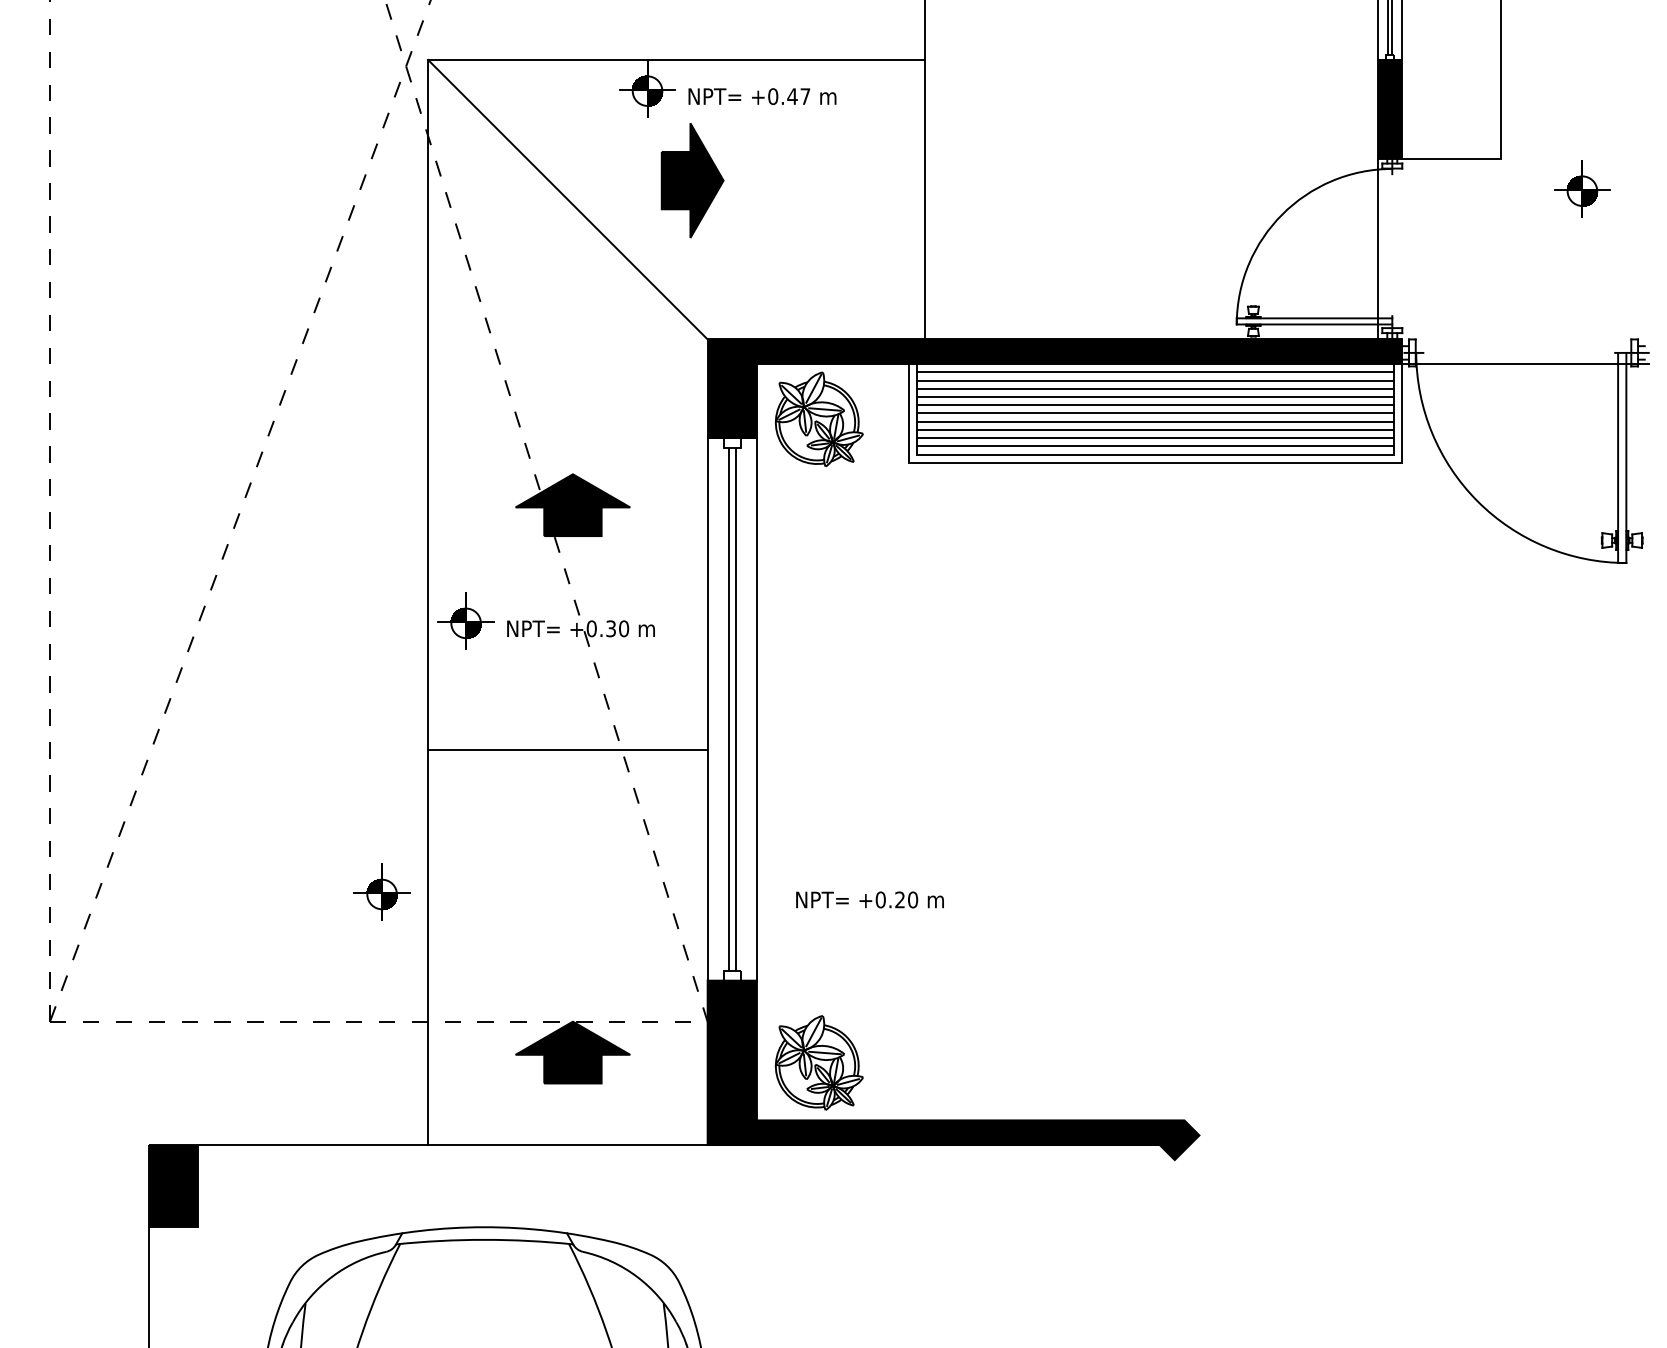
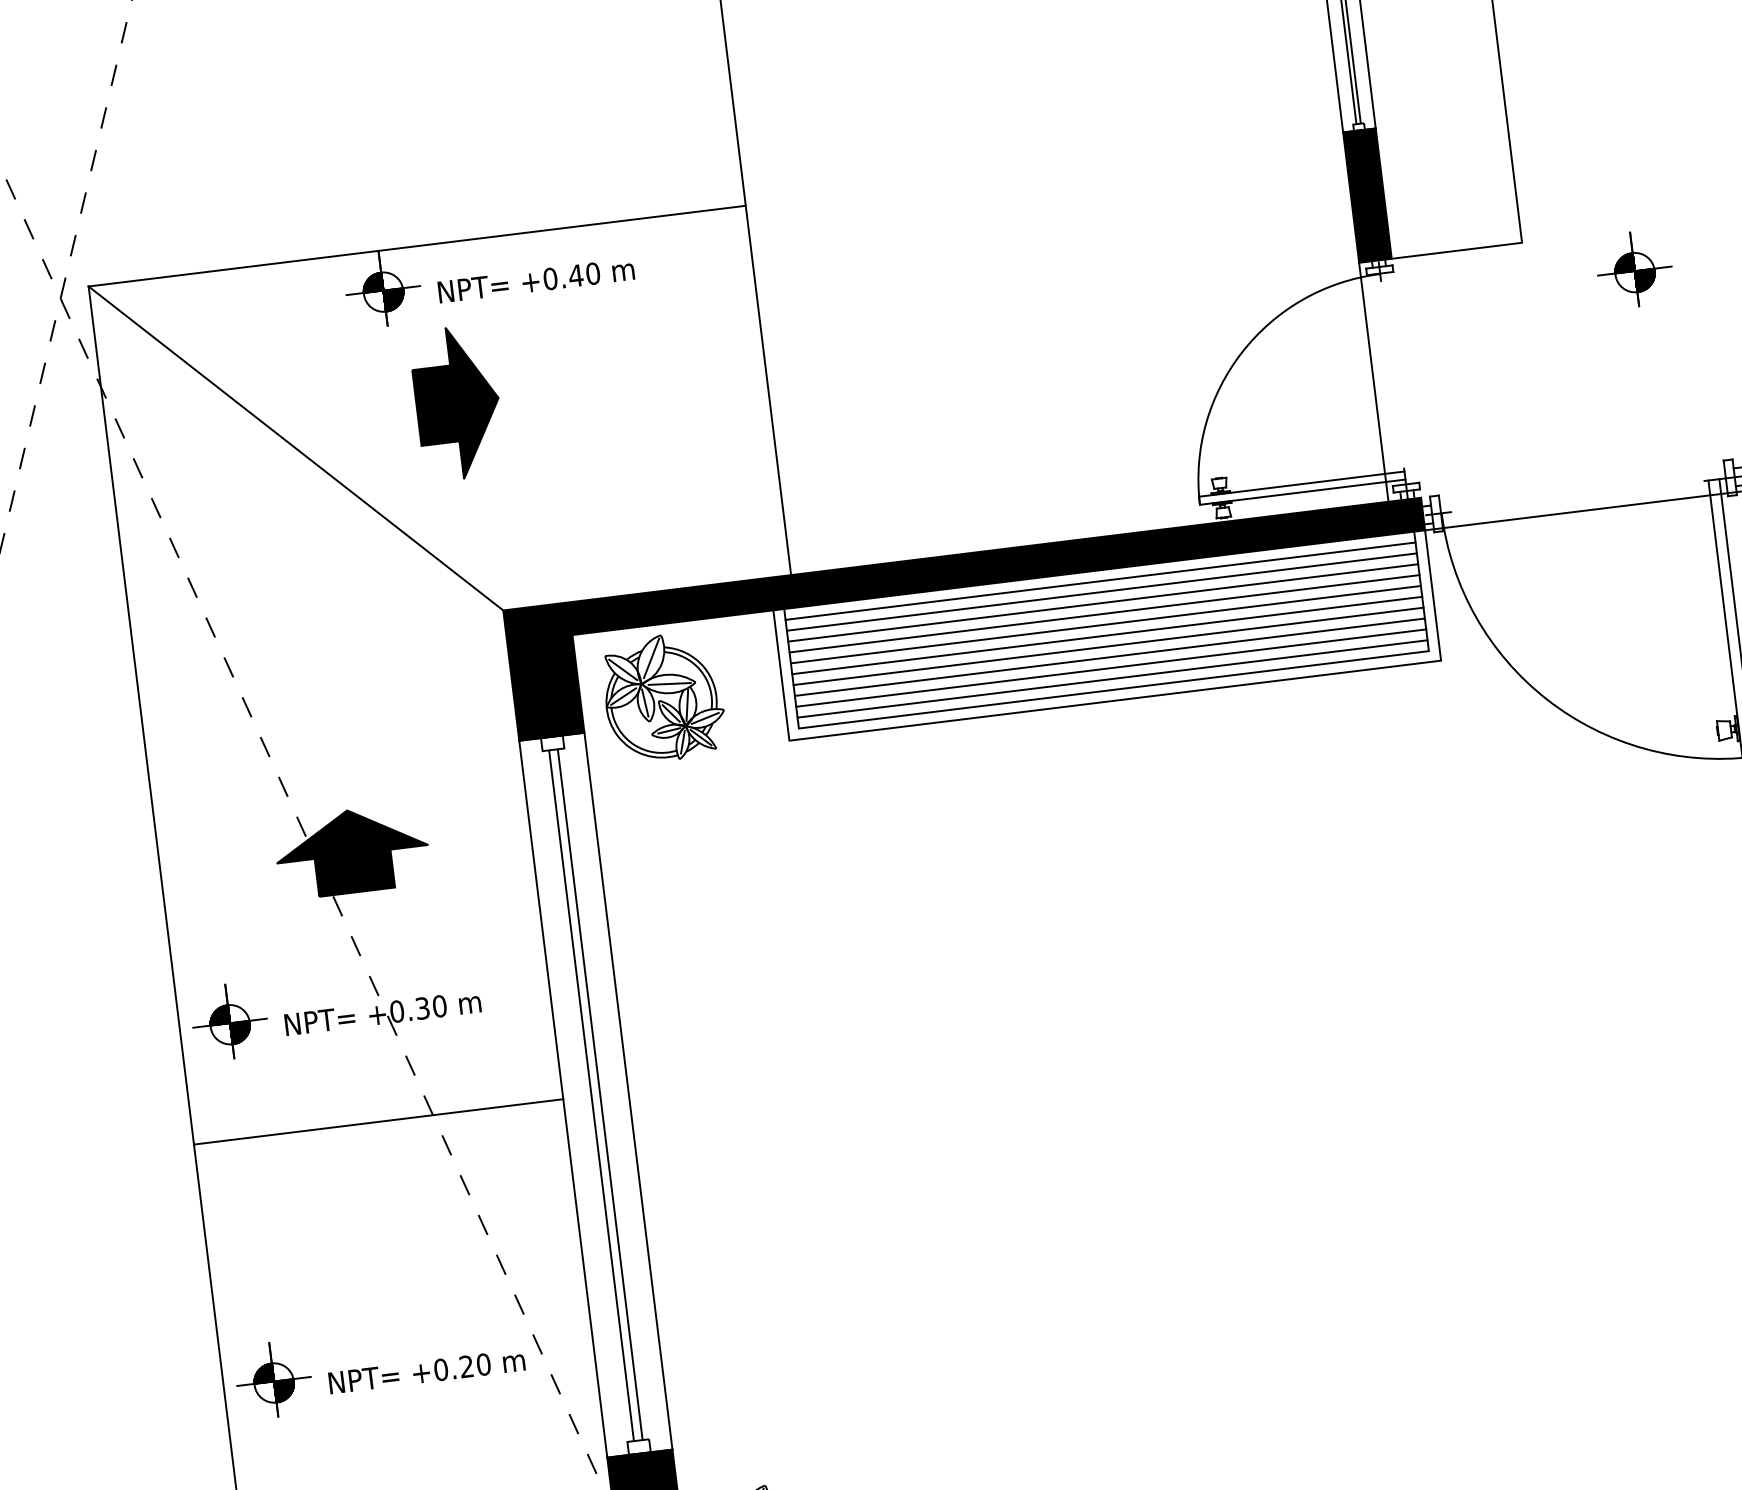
text: (805, 96) -> (593, 273), +0.47 -> +0.40
line: (567, 750) -> (378, 1122), moved
part: (381, 891) -> (272, 1379), moved
text: (869, 899) -> (426, 1371), moved

